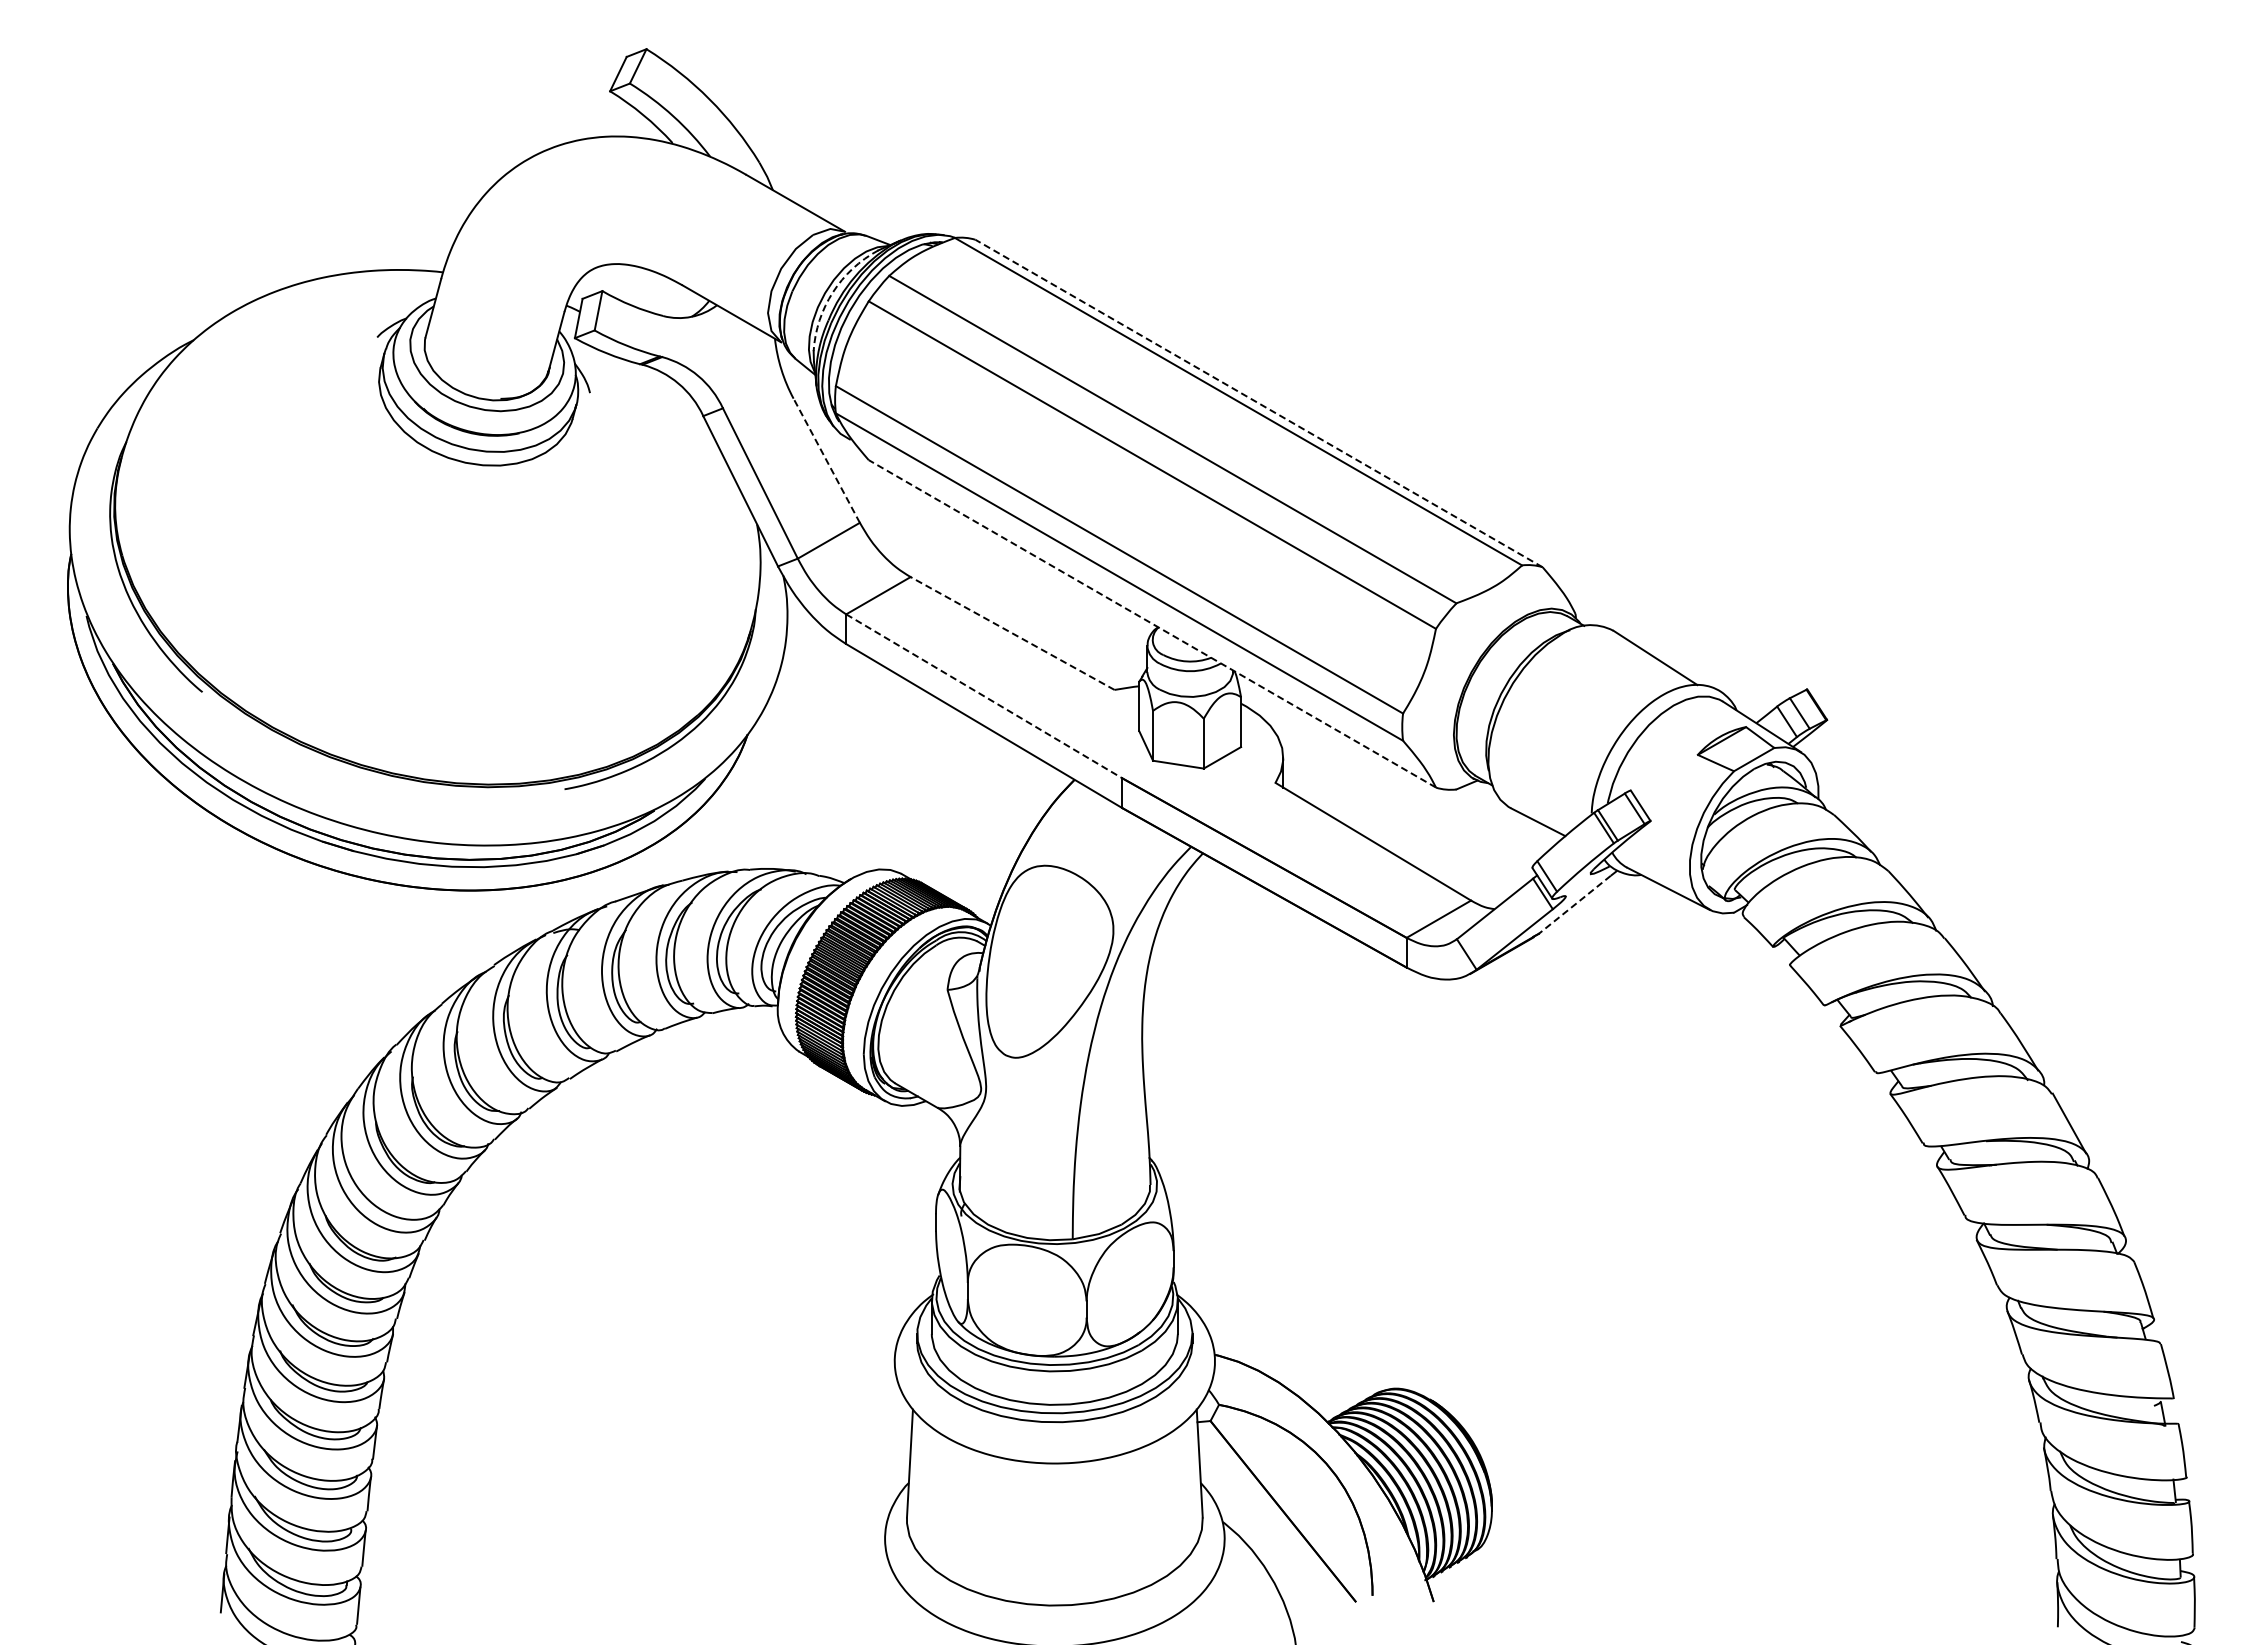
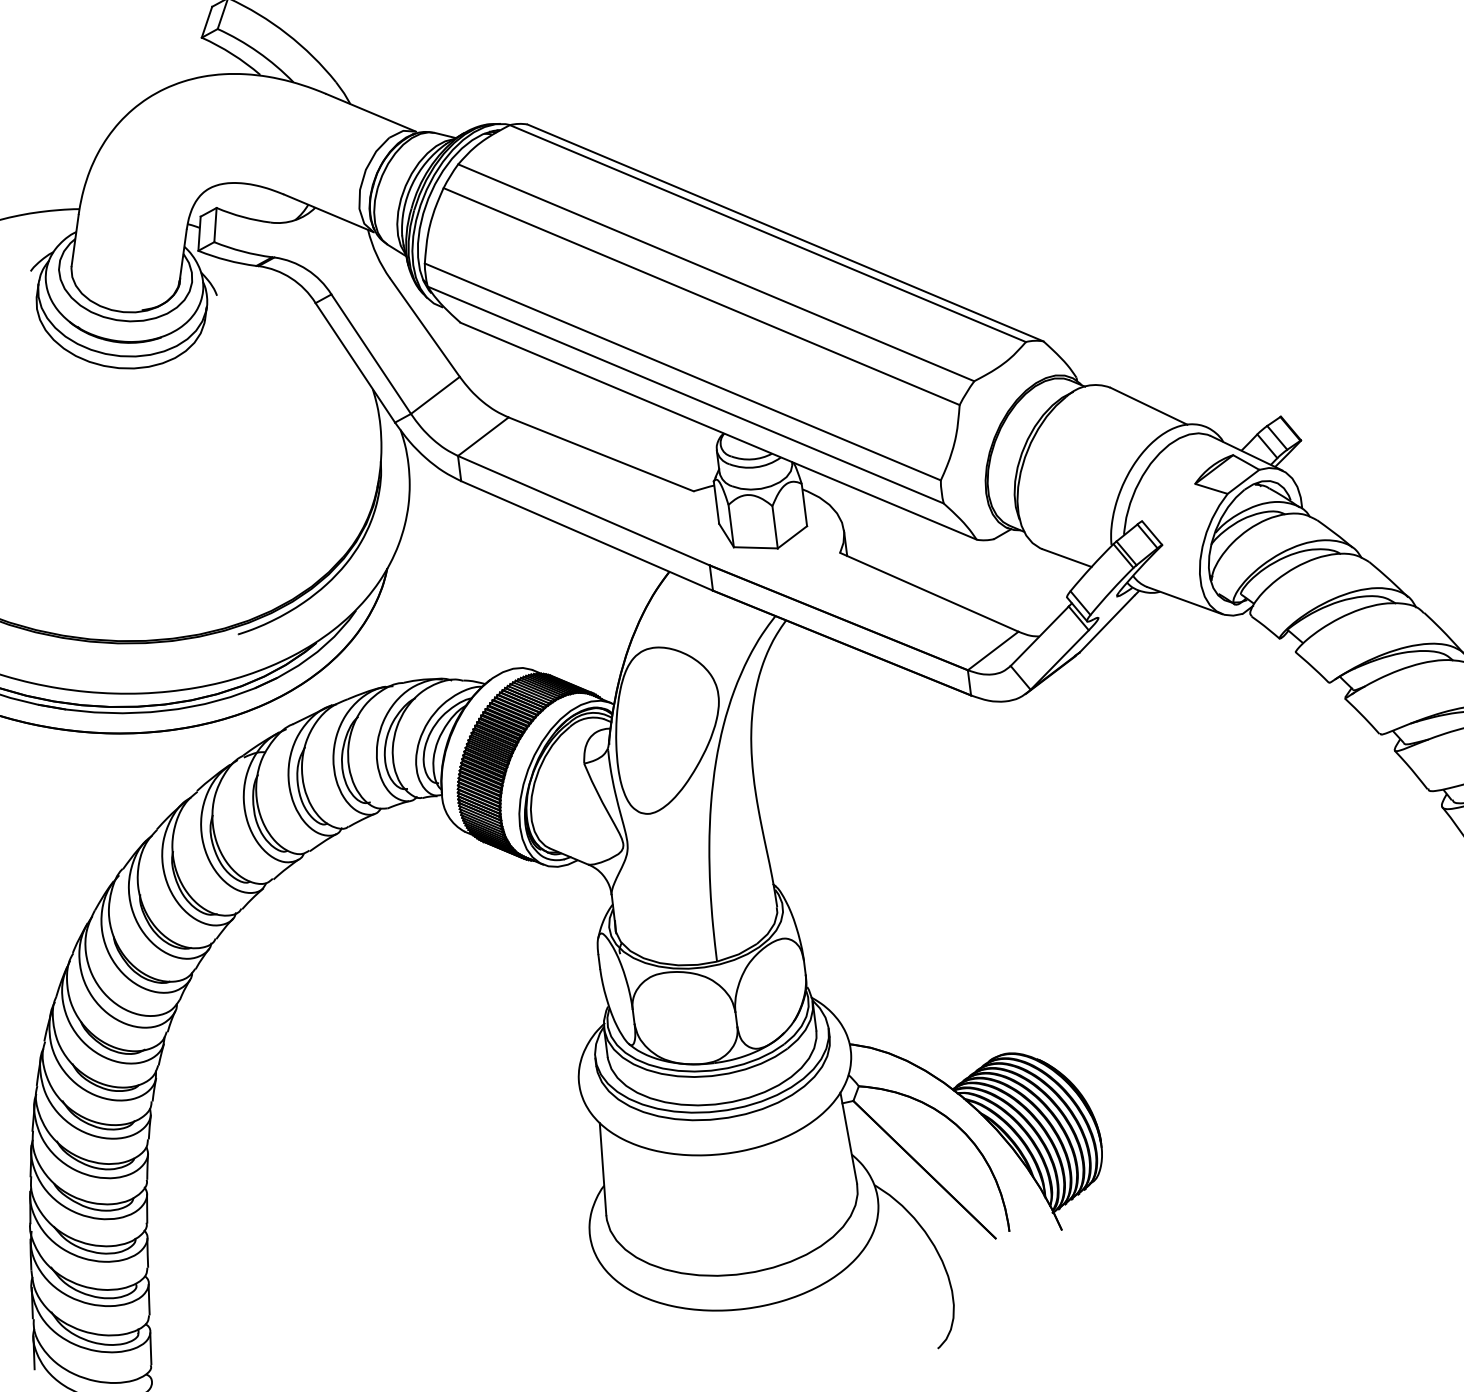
arc: (832, 292) -> (411, 184), dashed -> solid
line: (1258, 403) -> (785, 232), dashed -> solid
line: (826, 460) -> (424, 327), dashed -> solid
line: (1151, 623) -> (717, 431), dashed -> solid
line: (1012, 633) -> (601, 454), dashed -> solid
line: (984, 696) -> (584, 510), dashed -> solid
line: (1574, 905) -> (1106, 624), dashed -> solid

